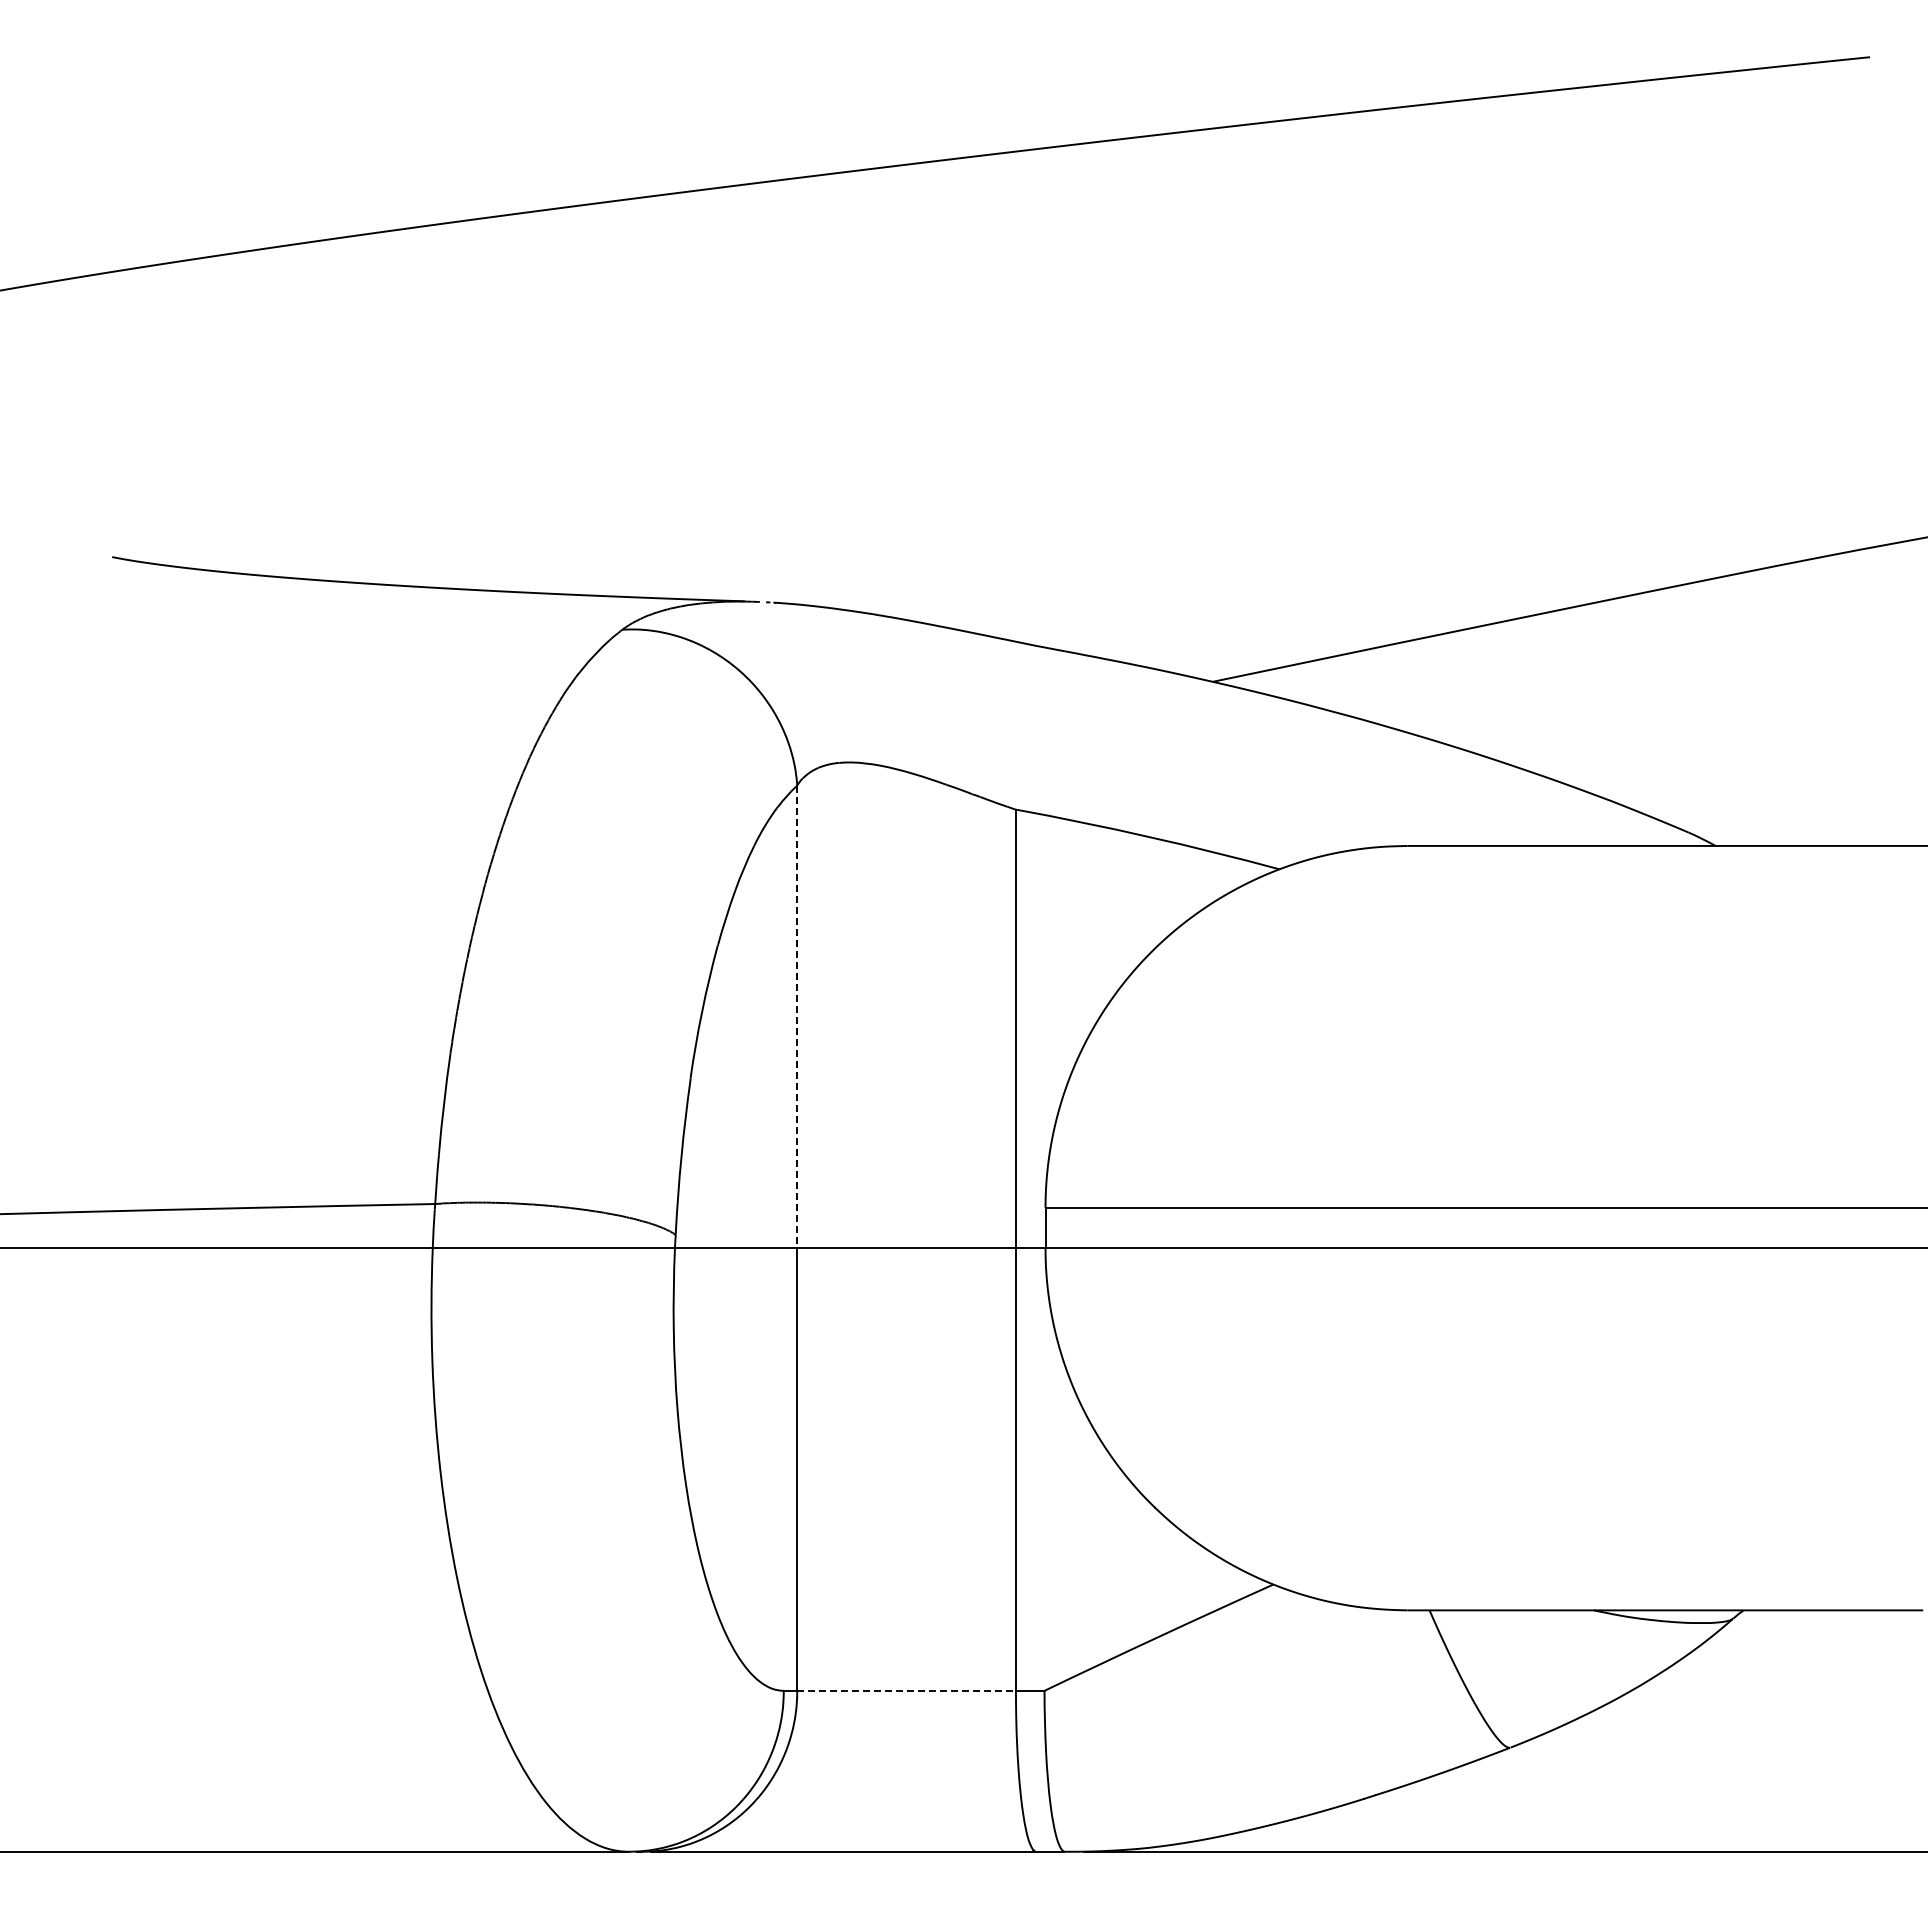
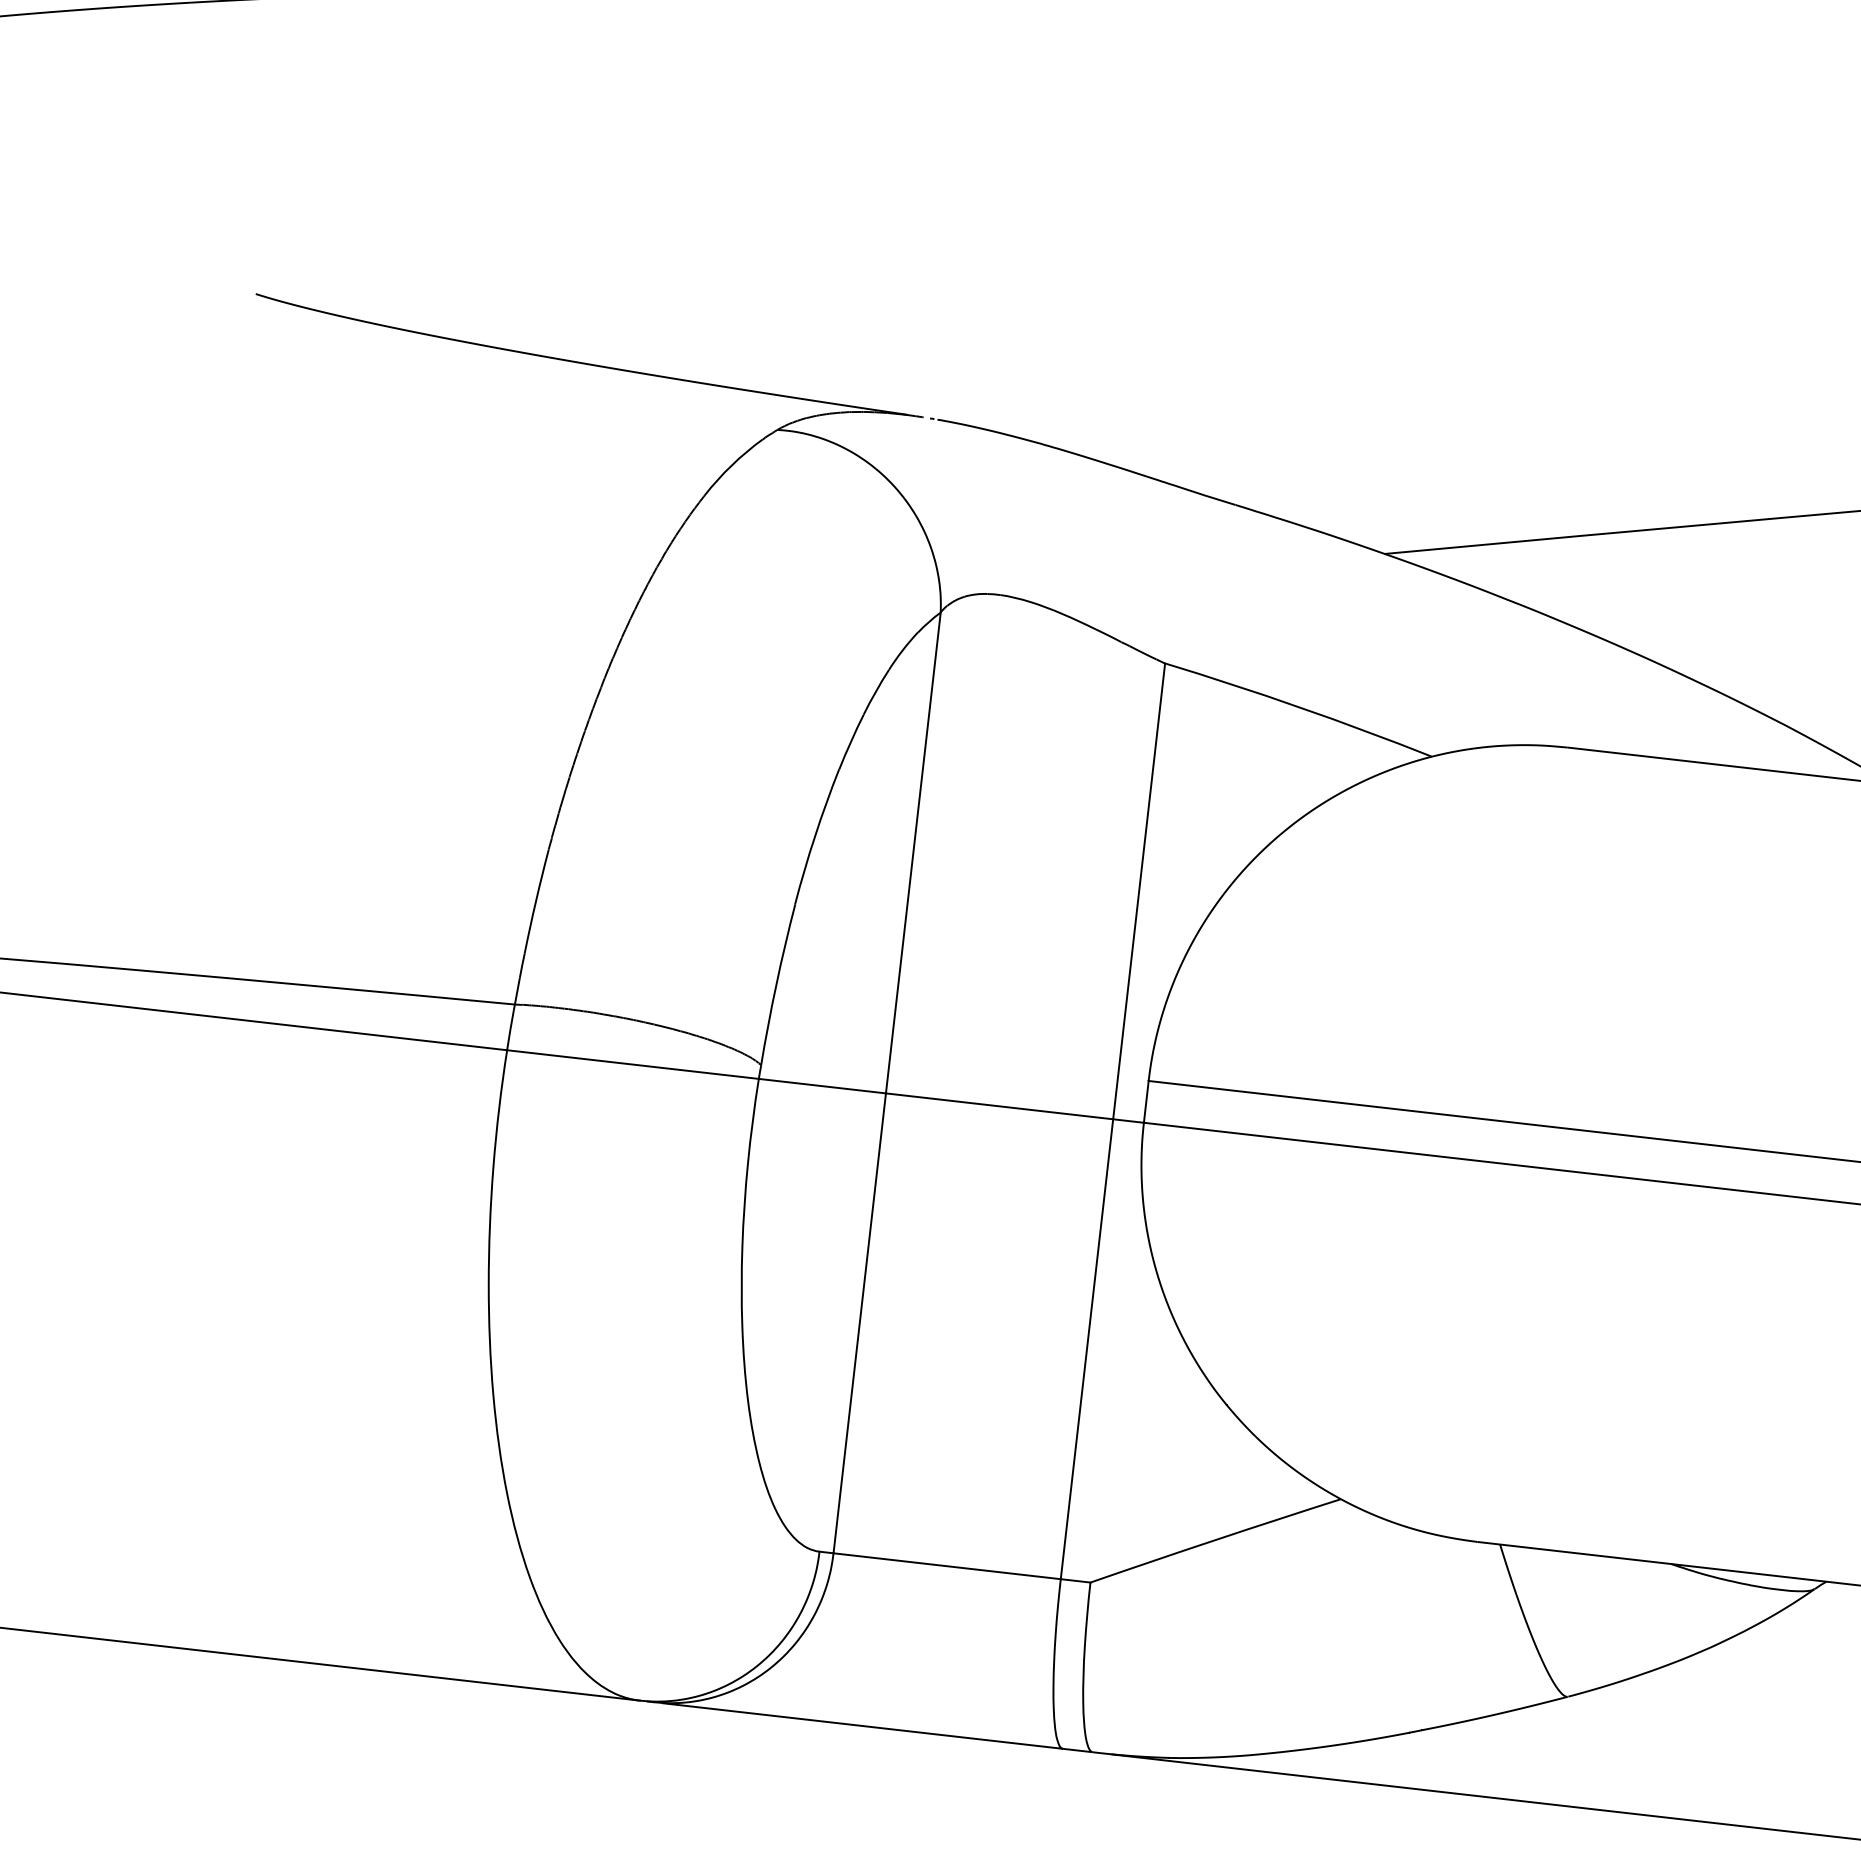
line: (797, 1017) -> (913, 853), dashed -> solid
line: (907, 1690) -> (948, 1565), dashed -> solid

